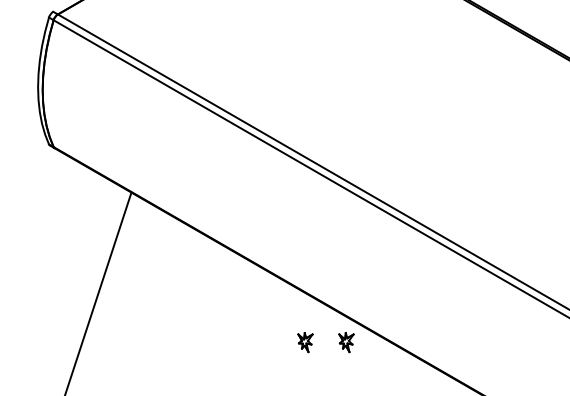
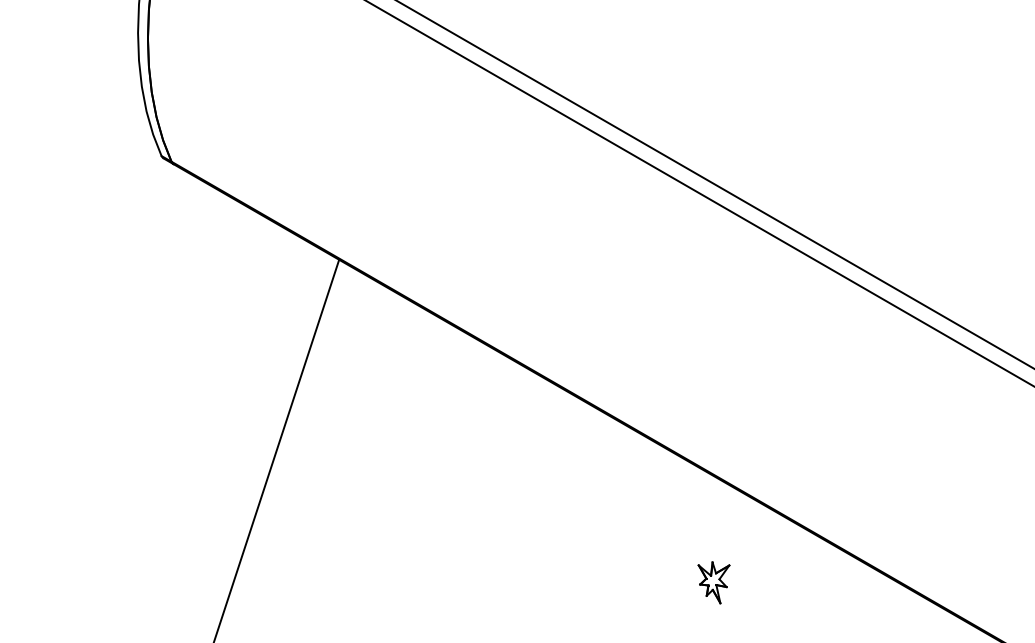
part: (346, 342) -> (802, 582), removed

